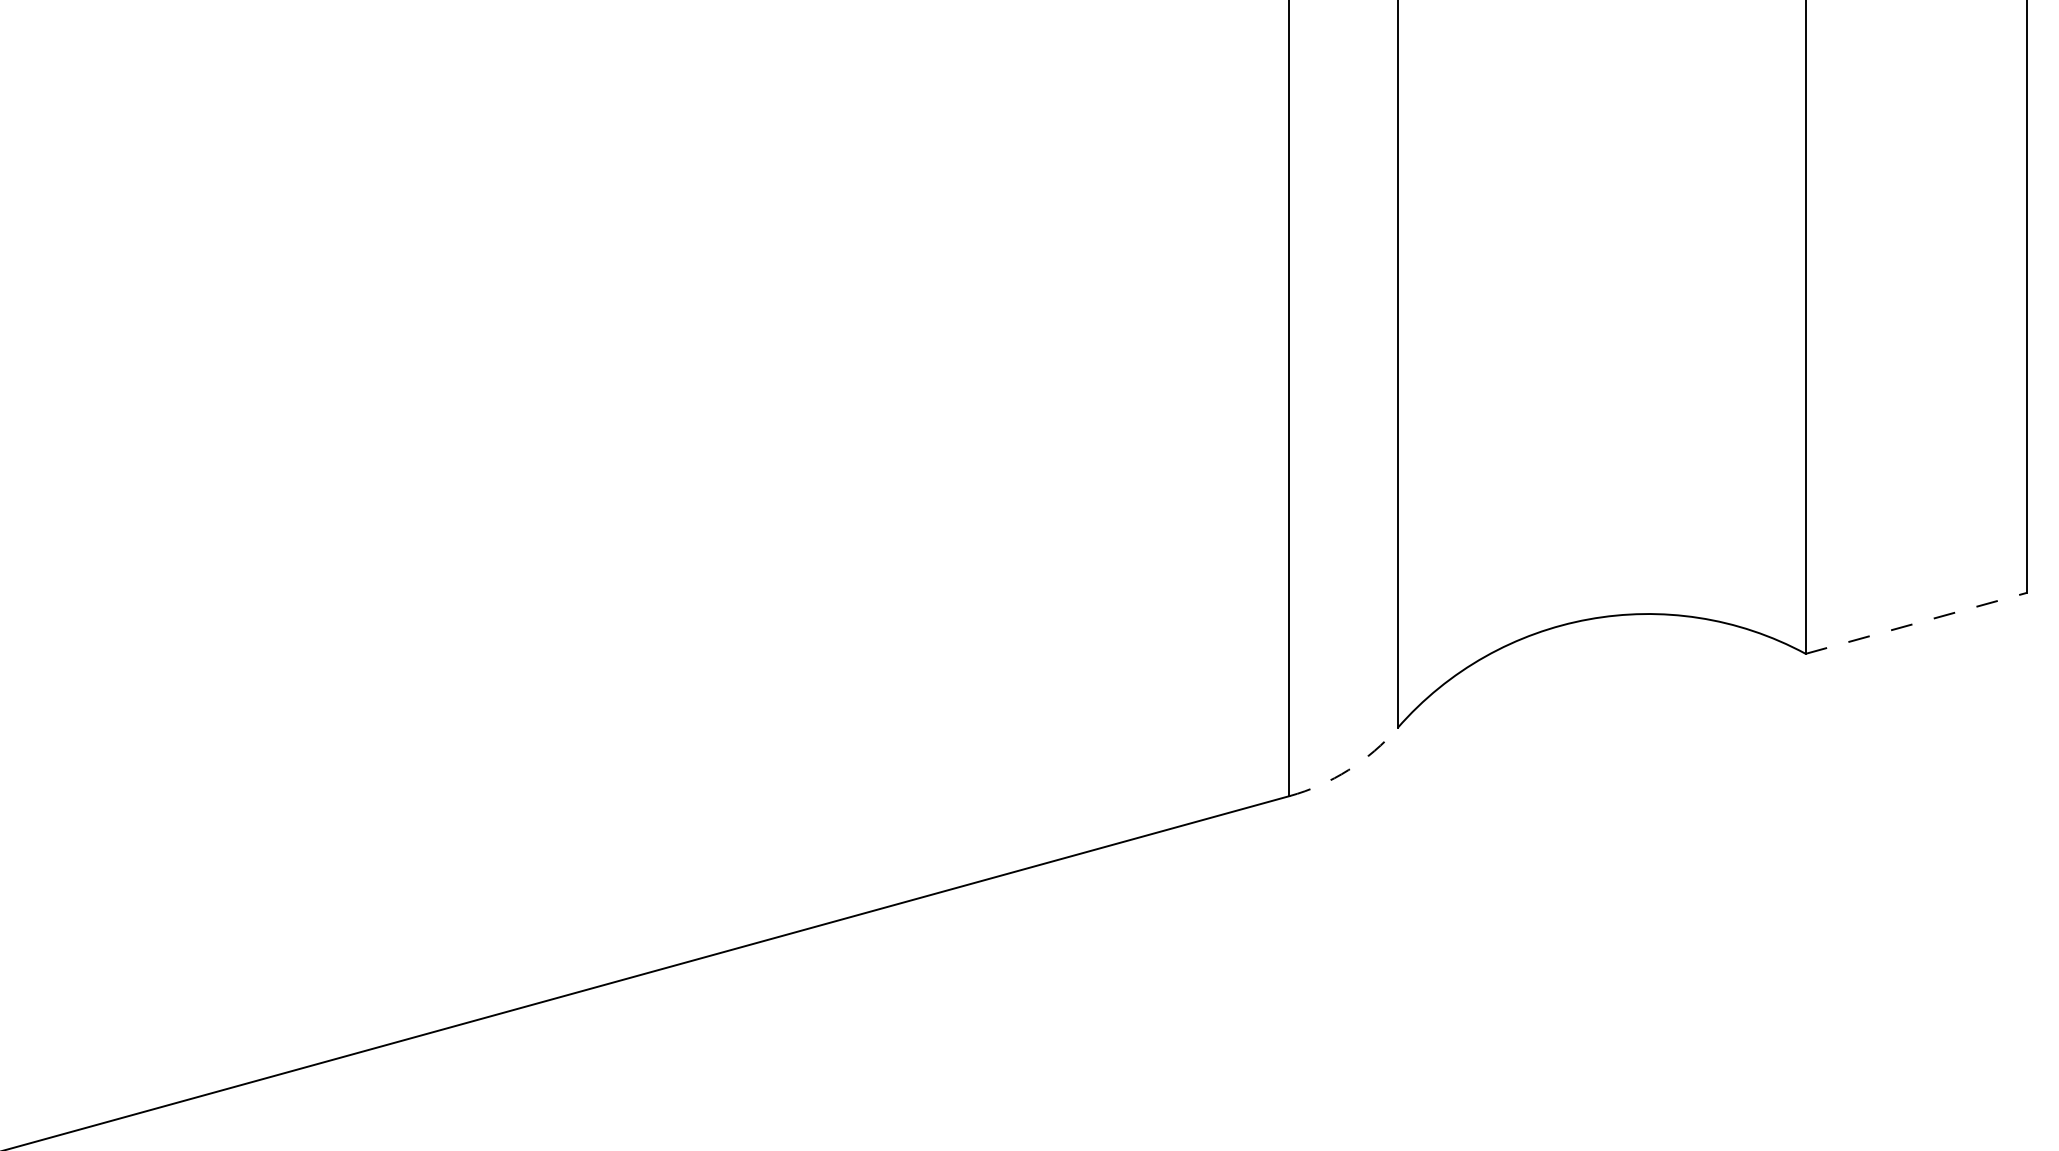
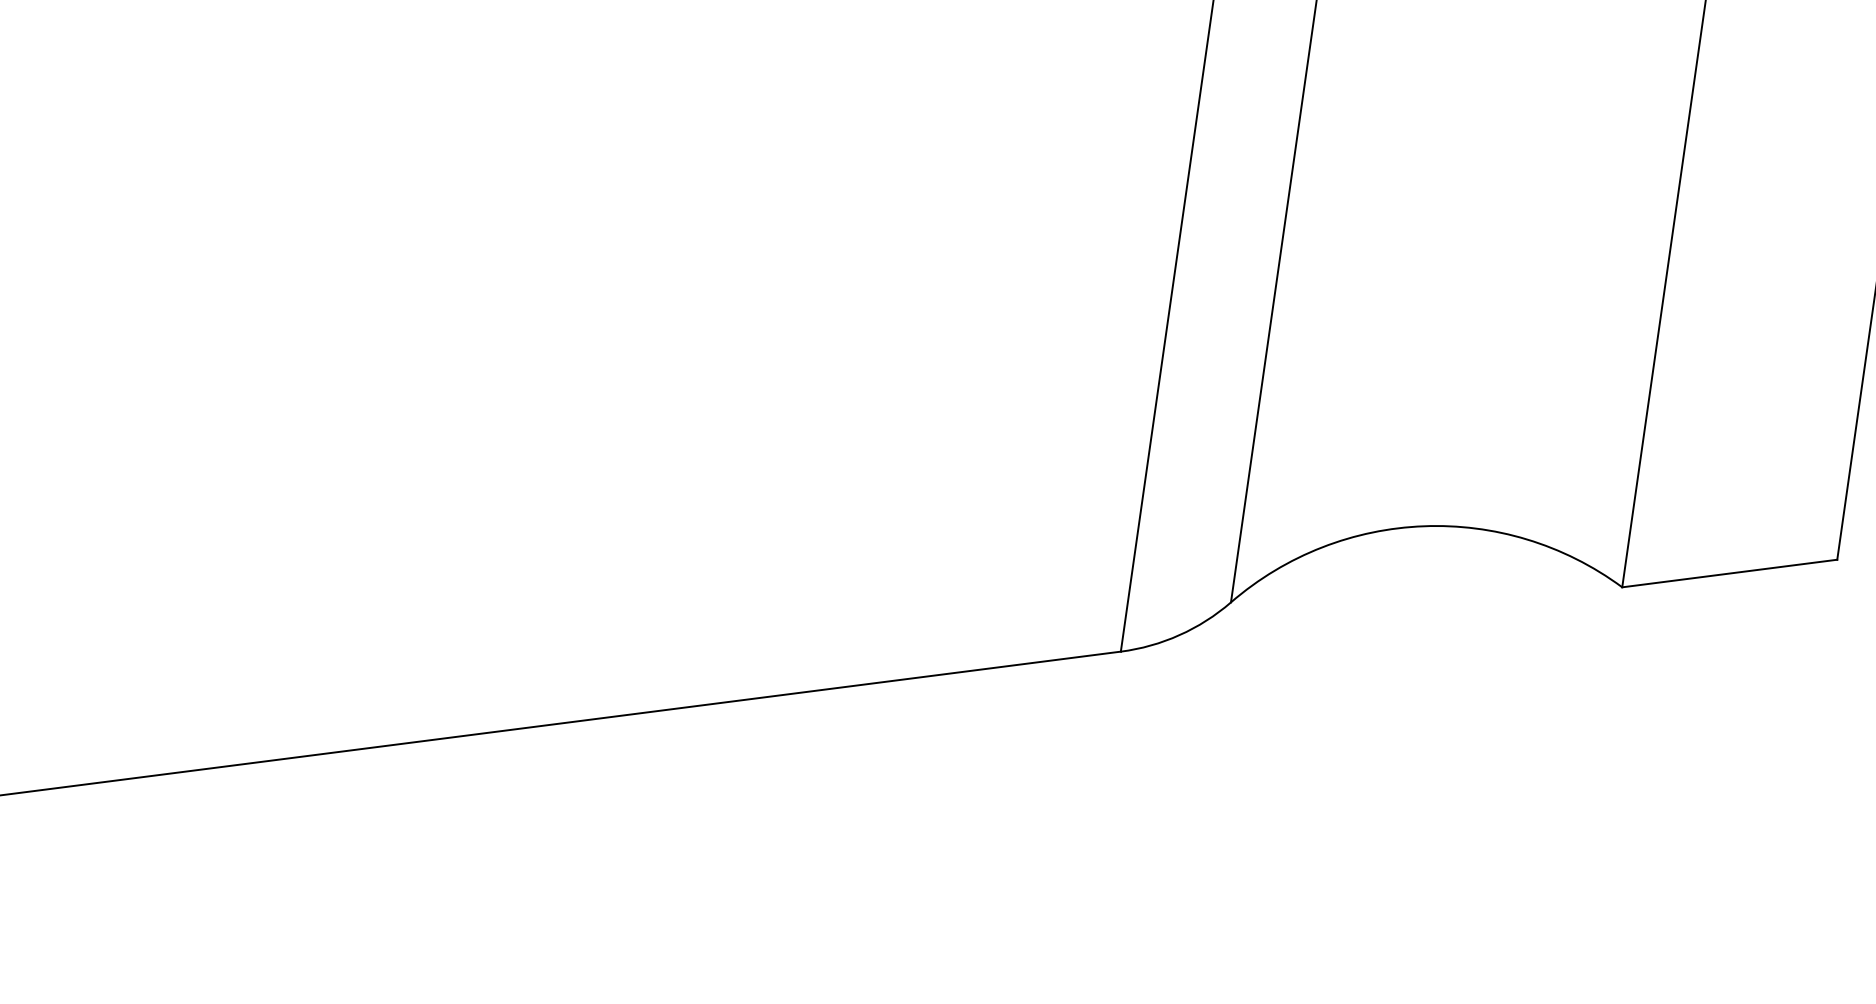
line: (1916, 623) -> (1729, 573), dashed -> solid
arc: (1348, 770) -> (1179, 635), dashed -> solid

